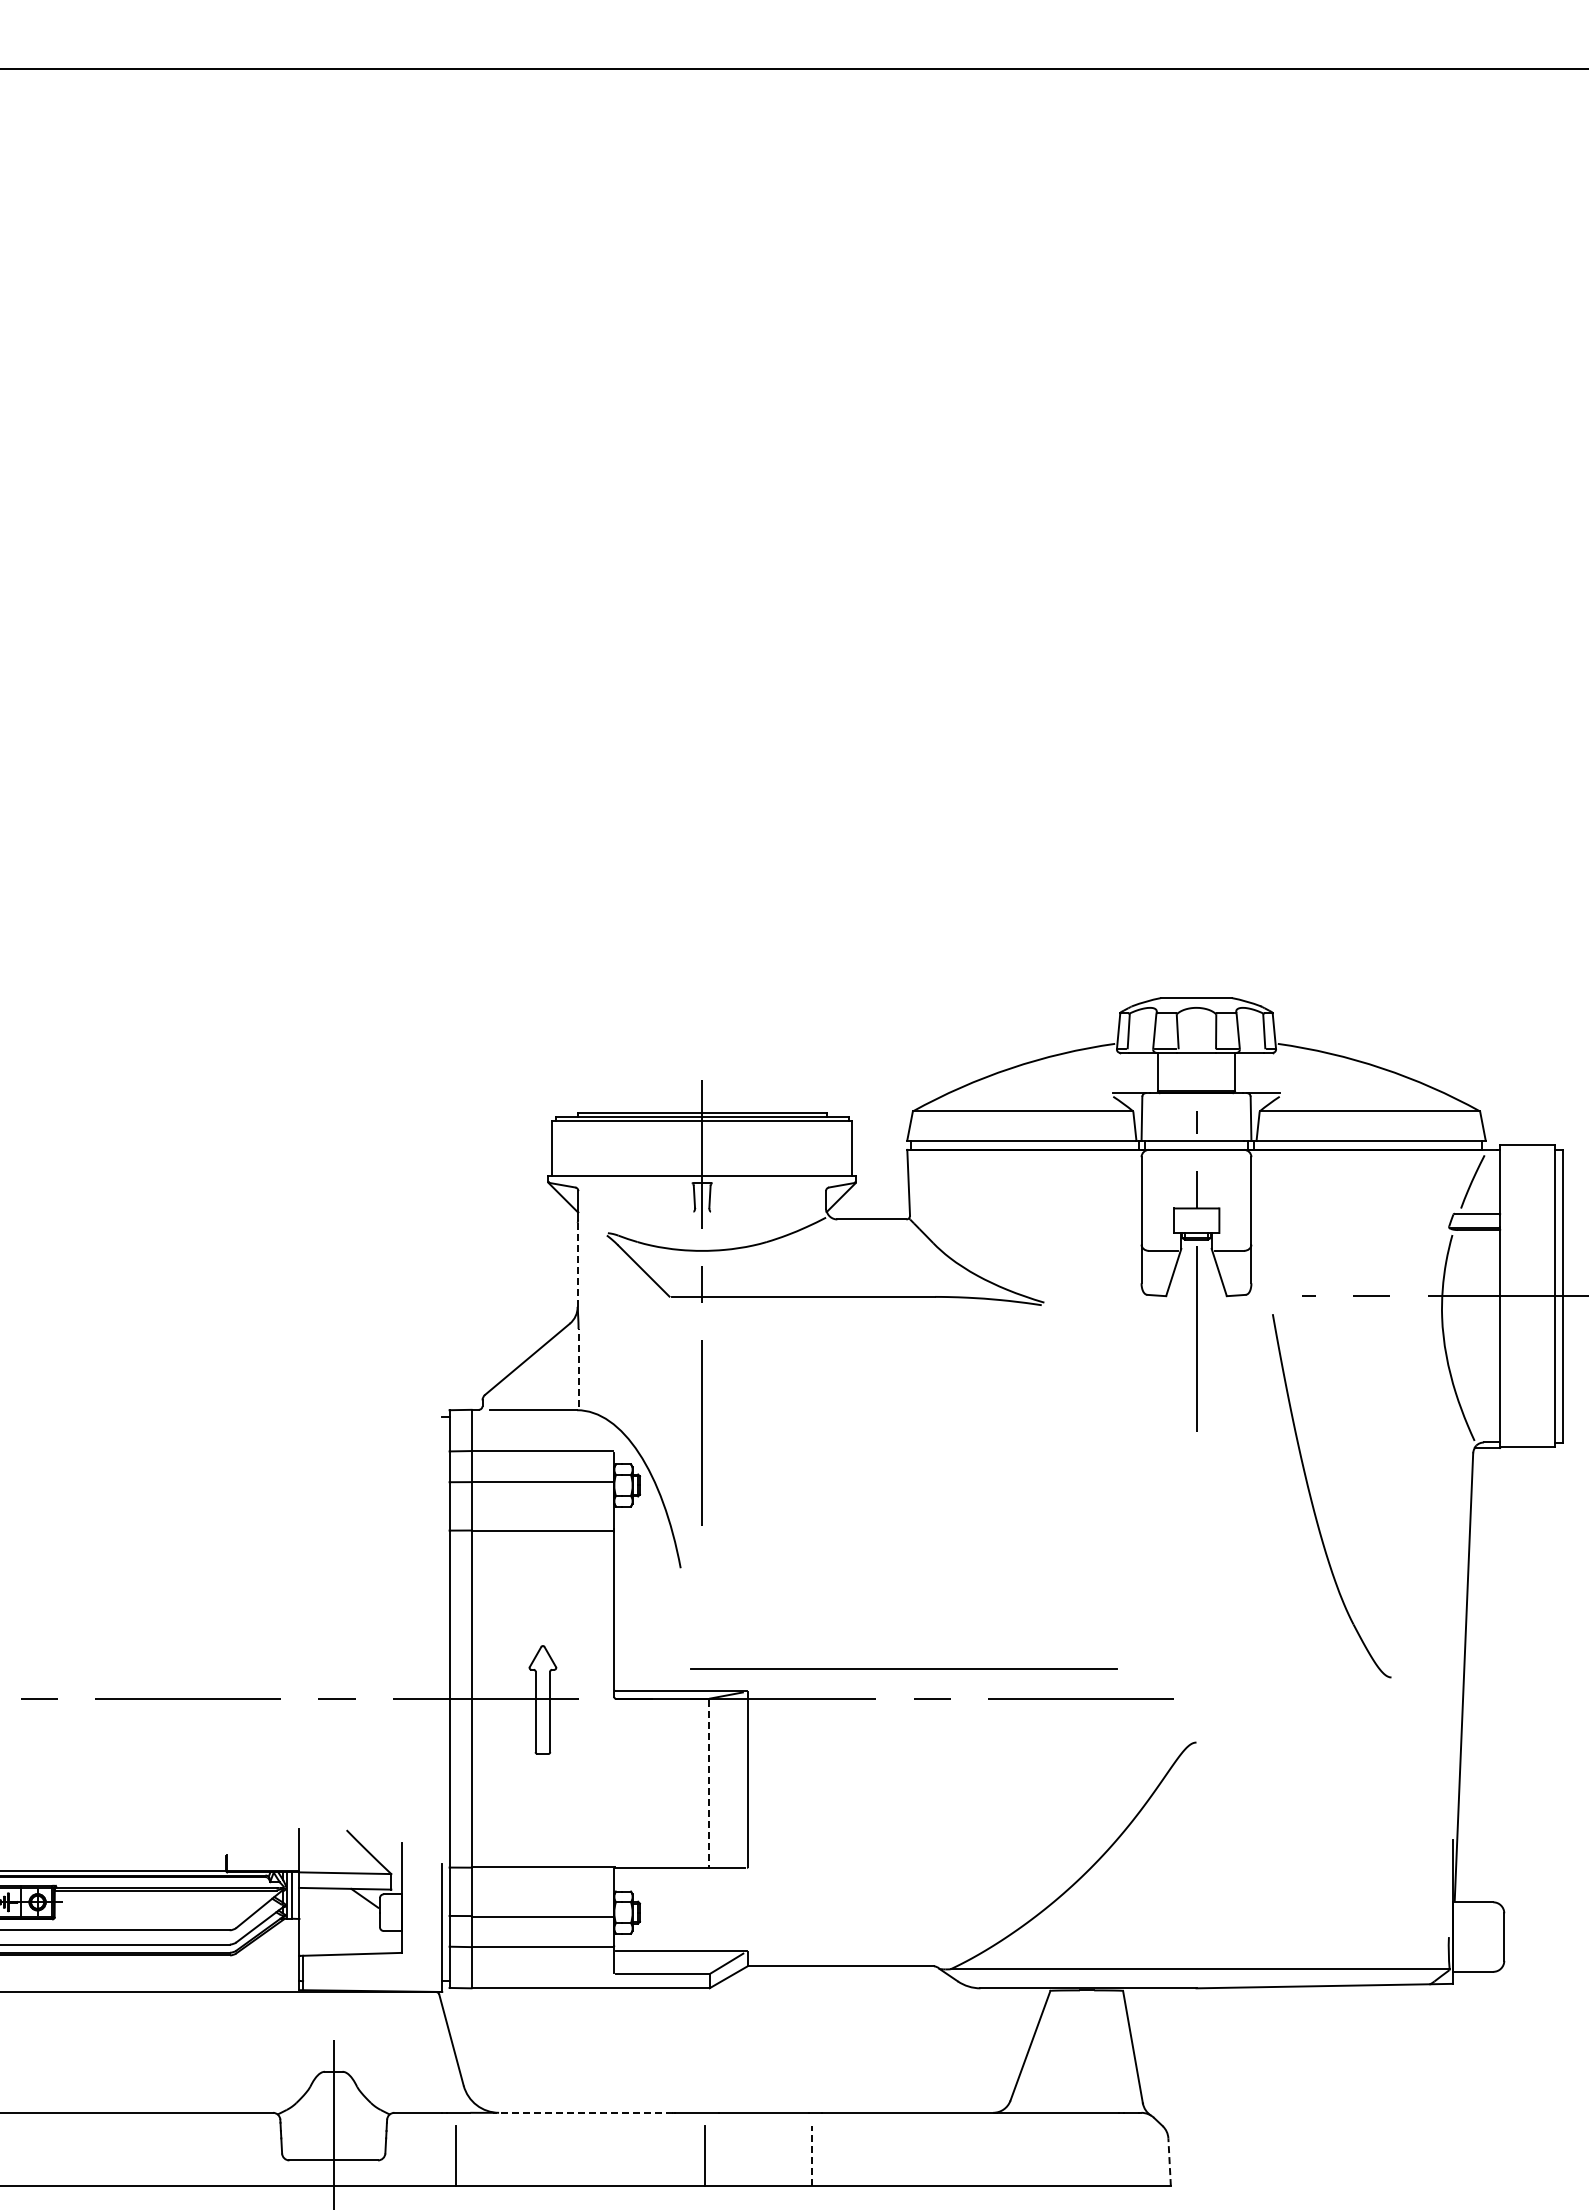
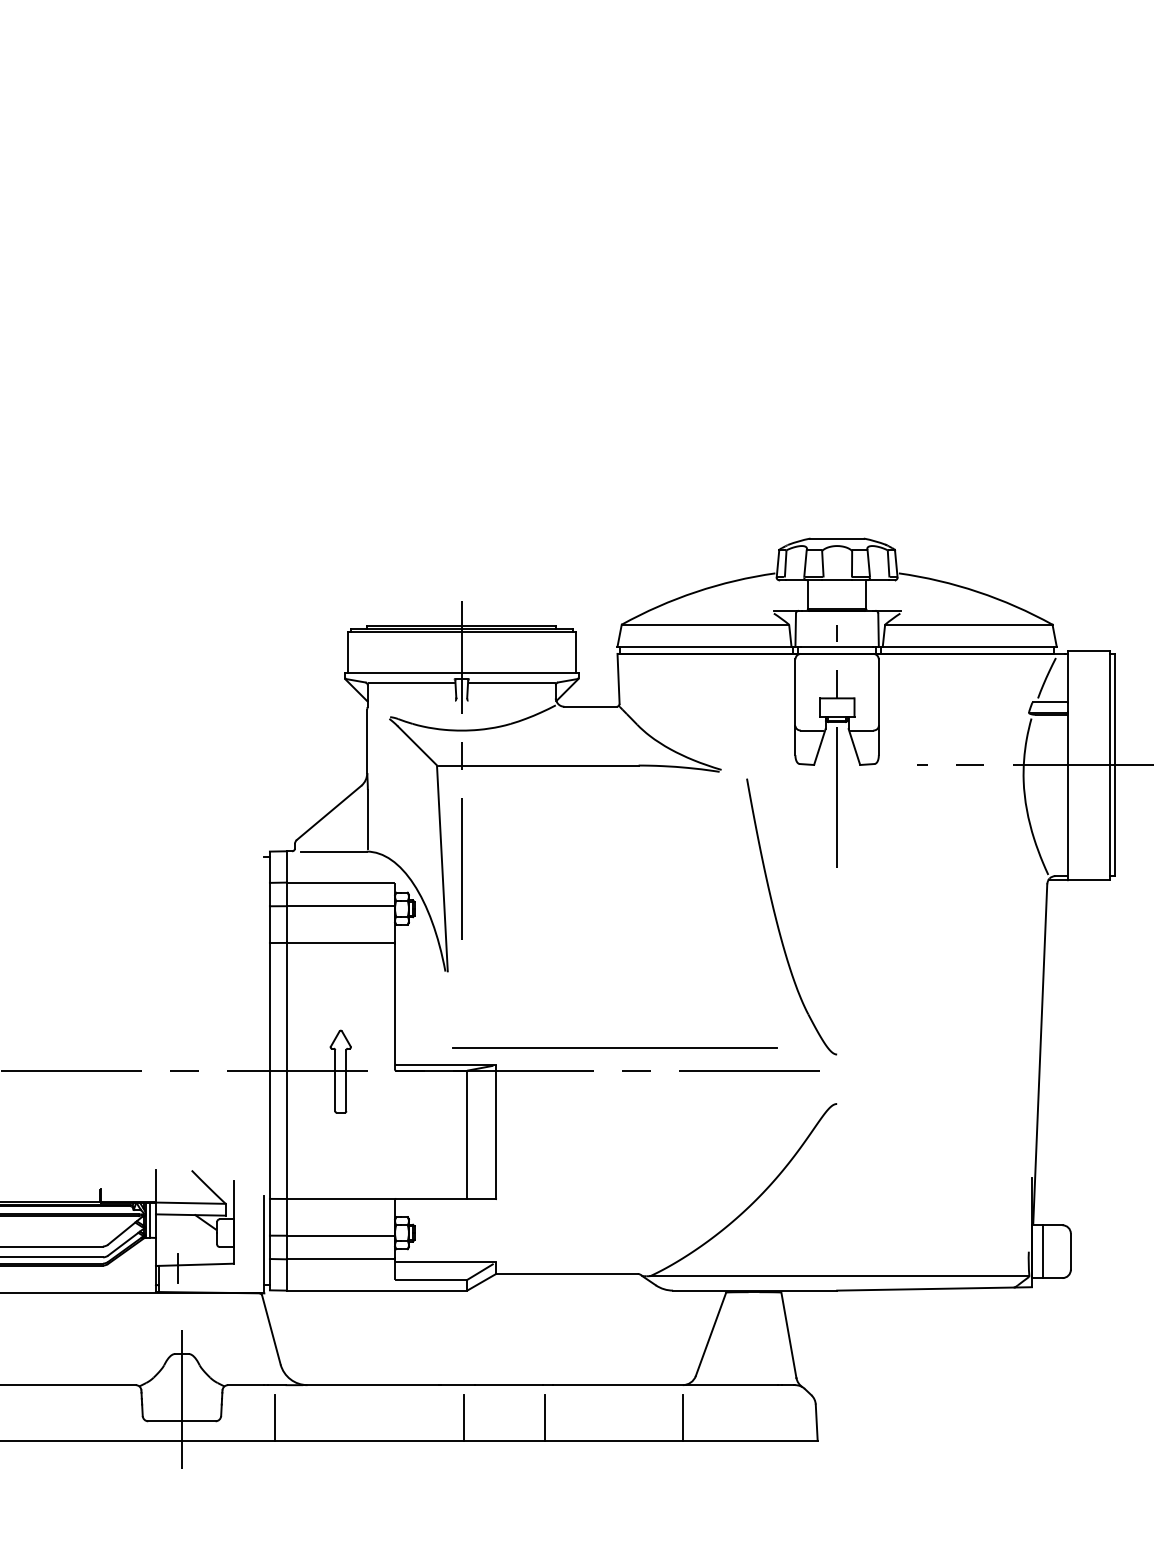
line: (636, 1188) -> (411, 683), added
line: (767, 1188) -> (511, 683), added
line: (577, 1265) -> (367, 741), dashed -> solid
line: (578, 1367) -> (367, 819), dashed -> solid
line: (676, 1432) -> (442, 868), added
part: (1312, 1499) -> (777, 919), moved
line: (709, 1784) -> (467, 1135), dashed -> solid
line: (1467, 1936) -> (1042, 1251), added
line: (328, 1958) -> (177, 1267), added
line: (582, 2112) -> (370, 1384), dashed -> solid
line: (812, 2156) -> (545, 1418), dashed -> solid
line: (993, 2156) -> (682, 1418), added
line: (1169, 2162) -> (816, 1422), dashed -> solid

